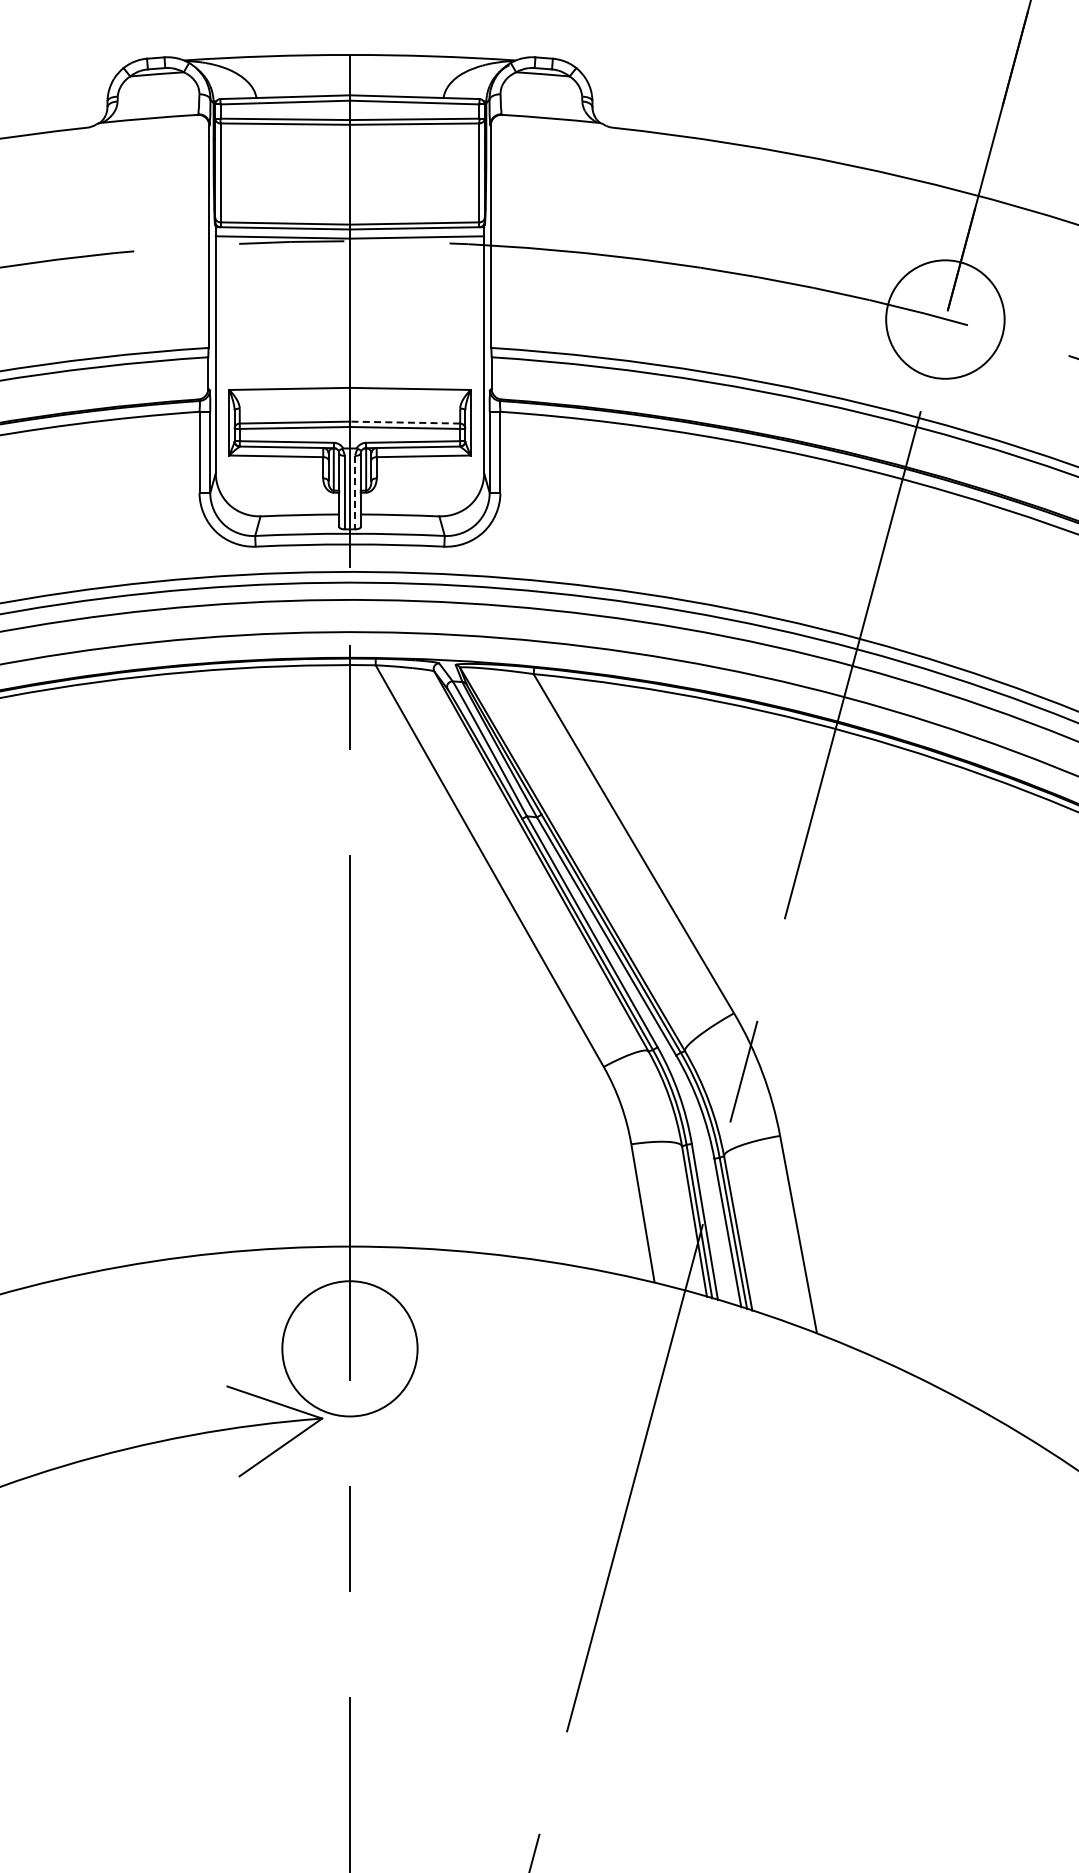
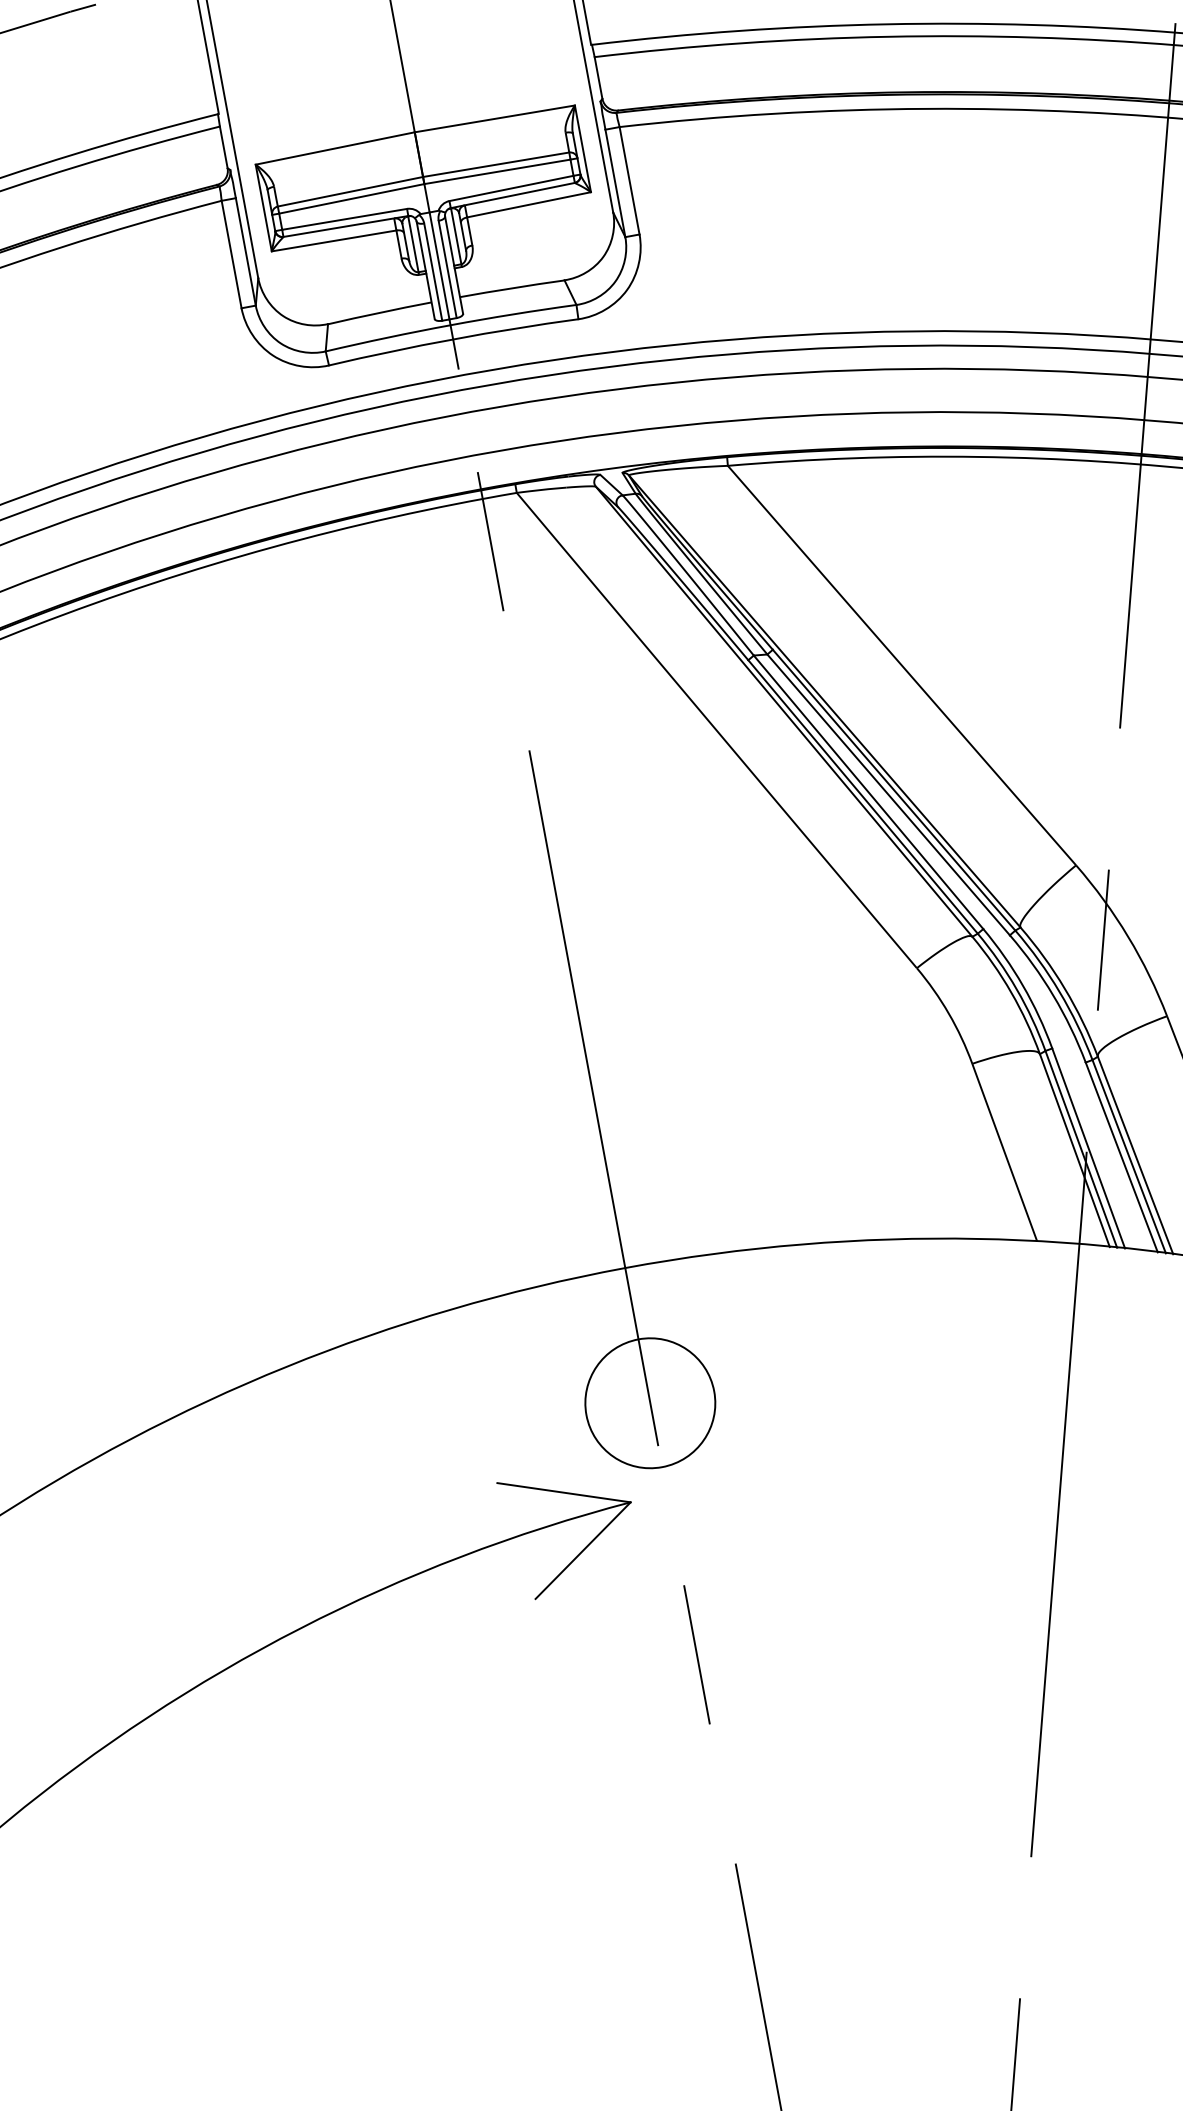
line: (404, 422) -> (495, 164), dashed -> solid
line: (355, 492) -> (447, 269), dashed -> solid
circle: (349, 1348) -> (649, 1402), size x0.71

